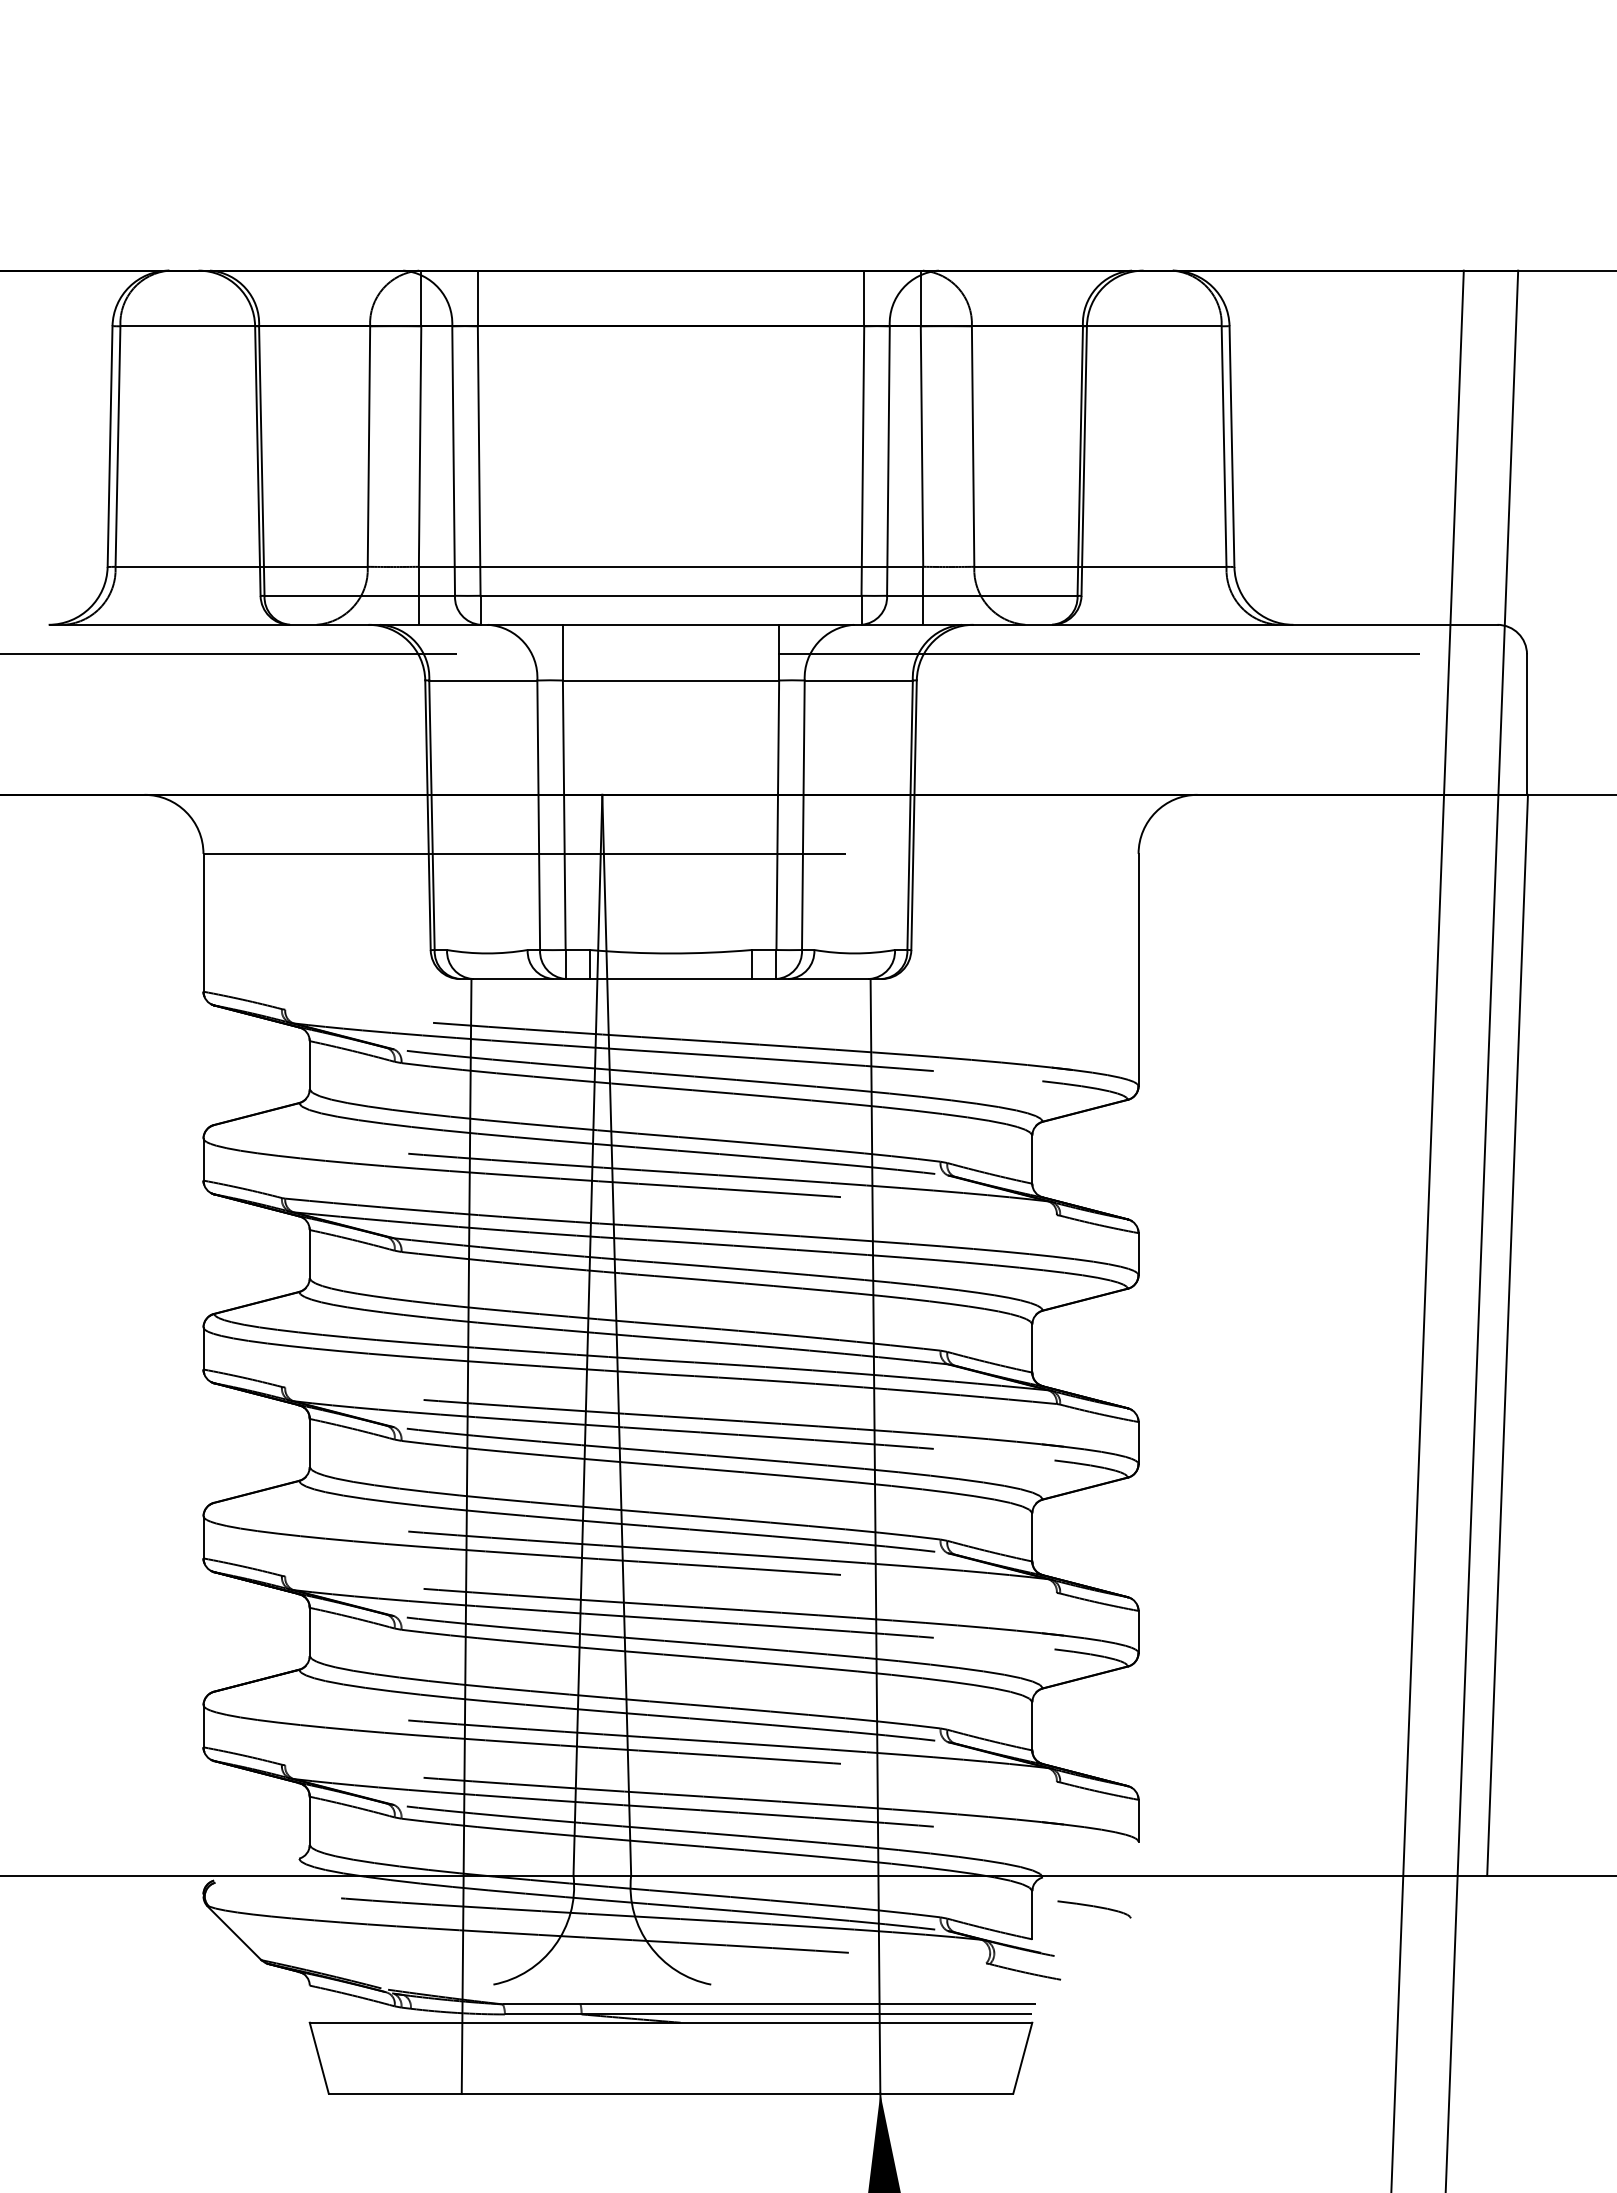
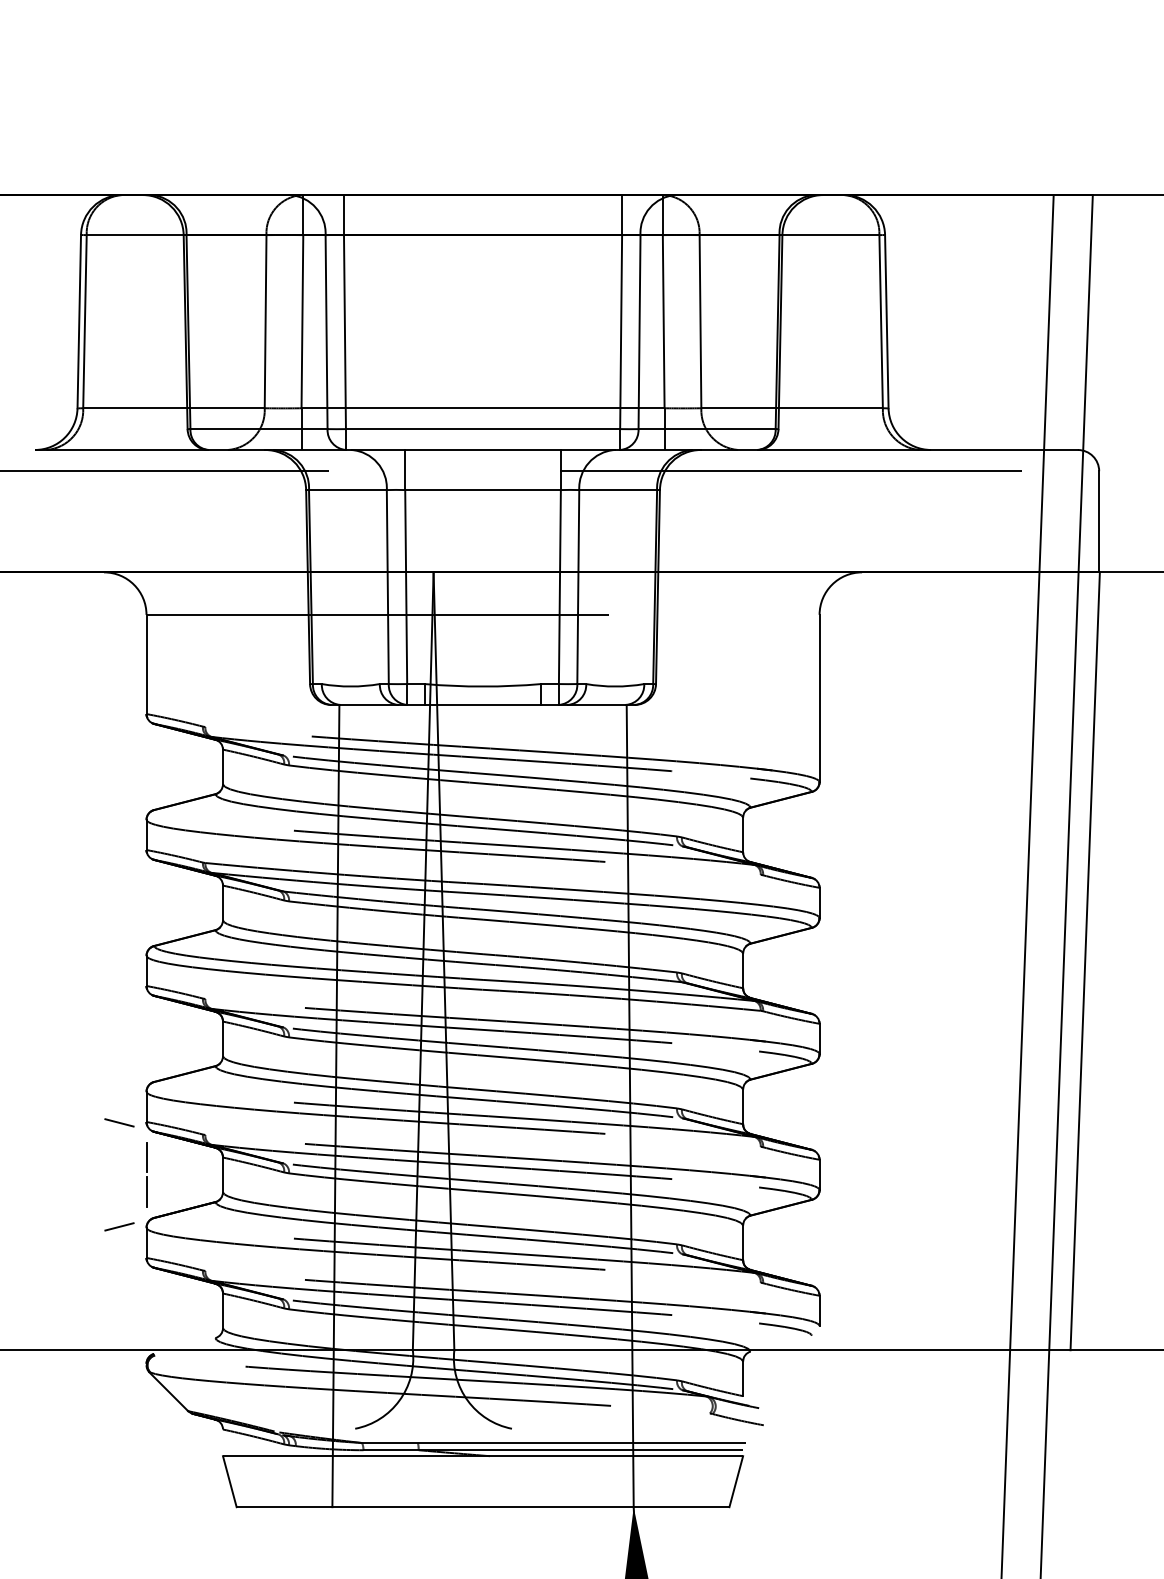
line: (165, 1559) -> (119, 1122), added
line: (203, 1607) -> (146, 1157), added
line: (203, 1655) -> (146, 1191), added
line: (165, 1704) -> (119, 1227), added
curve: (1094, 1907) -> (785, 1327), moved

